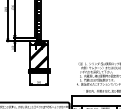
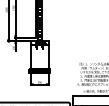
hatch: (38, 56) -> (39, 56), removed

